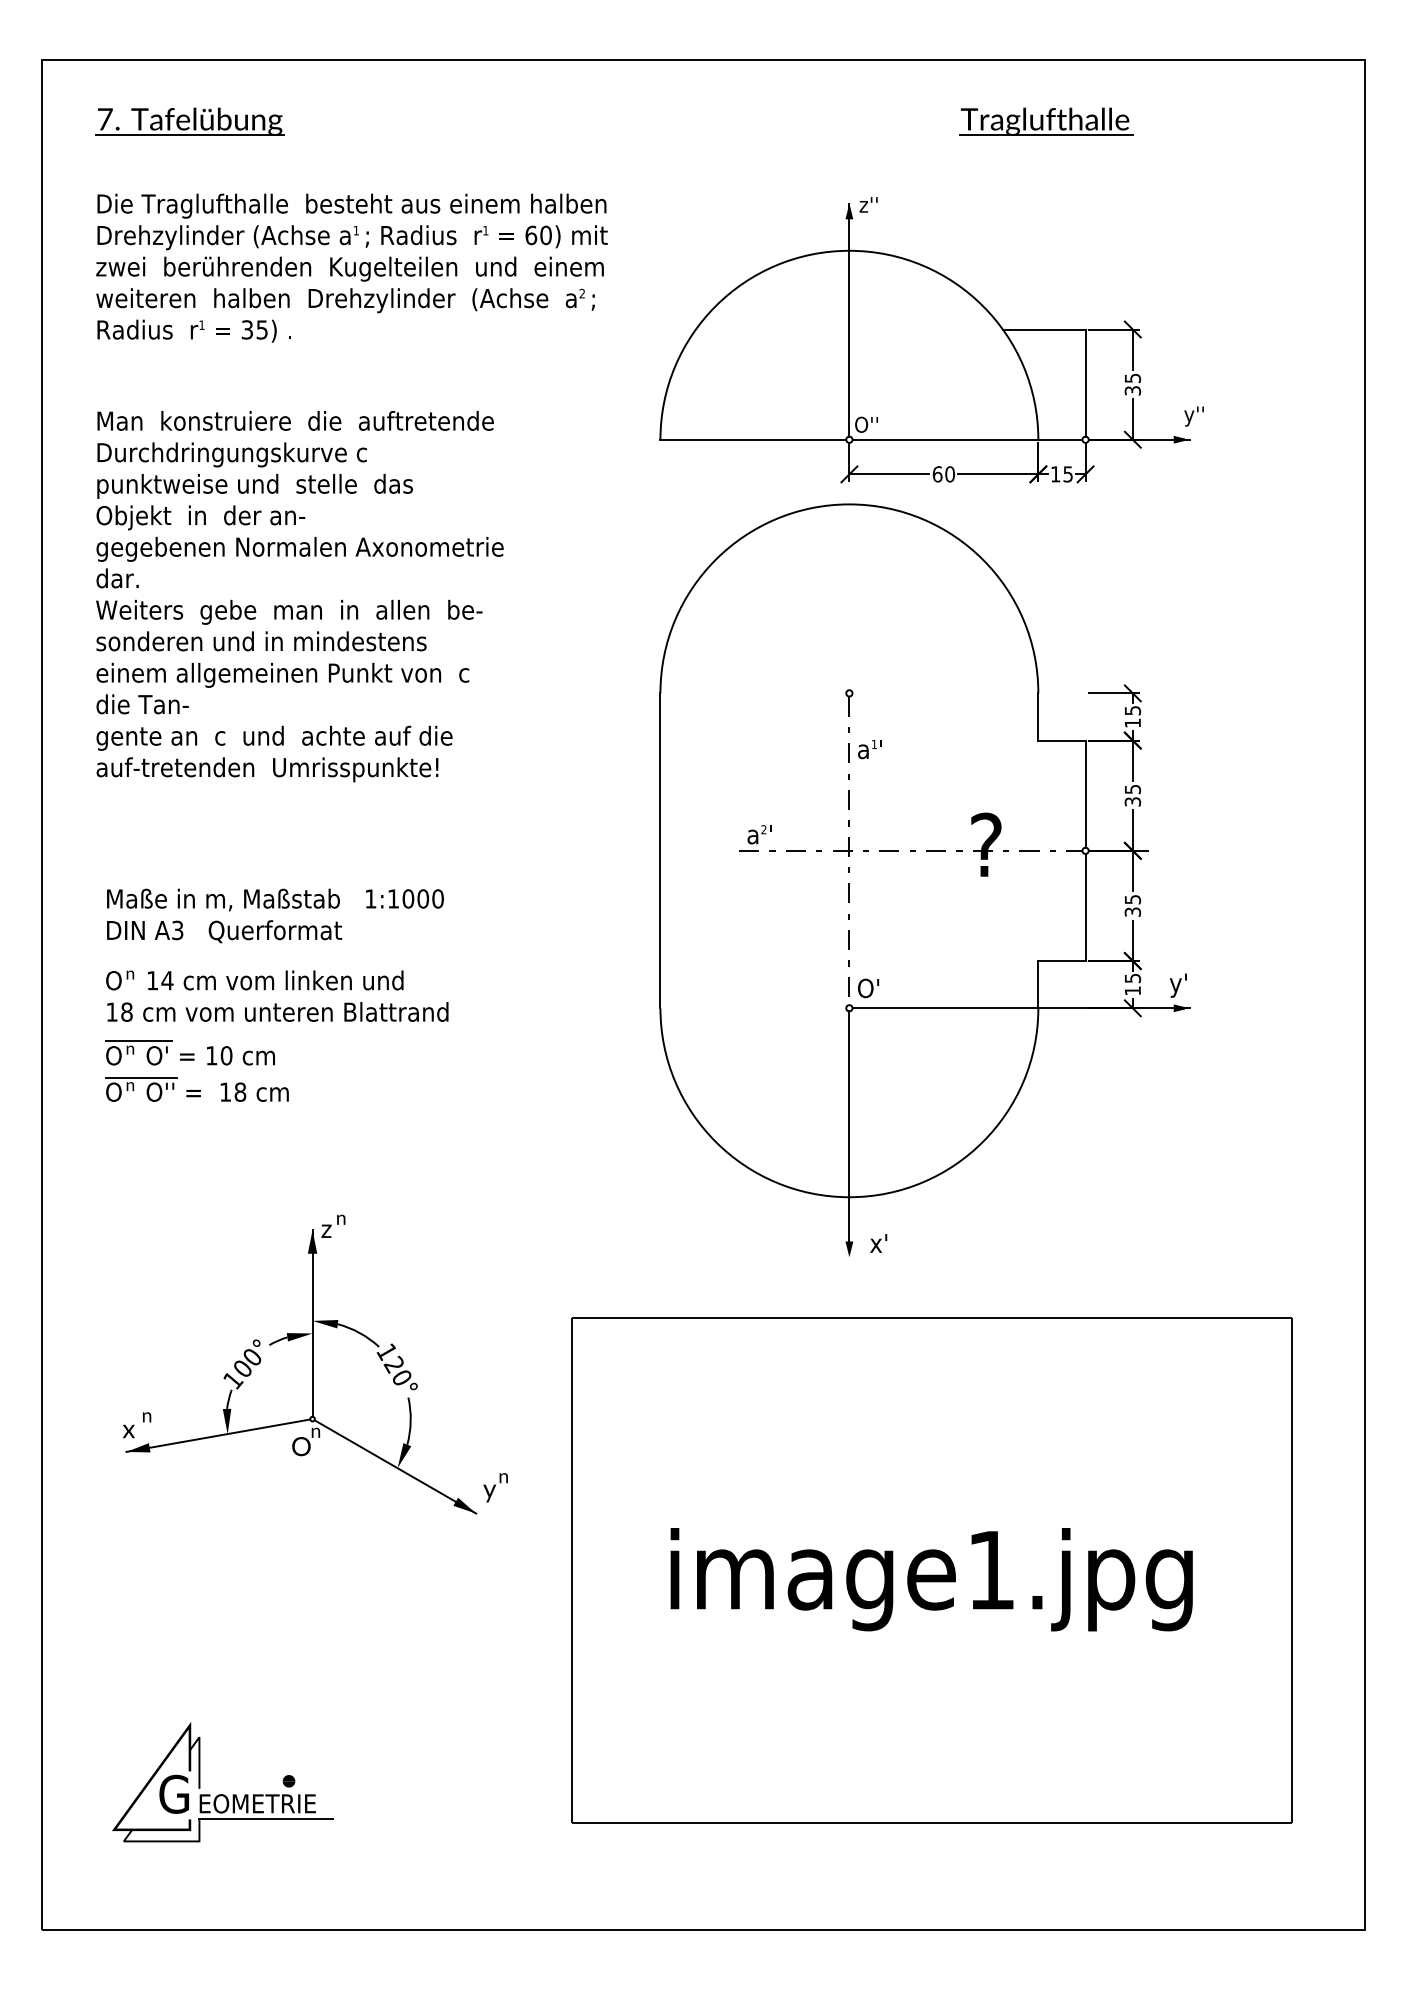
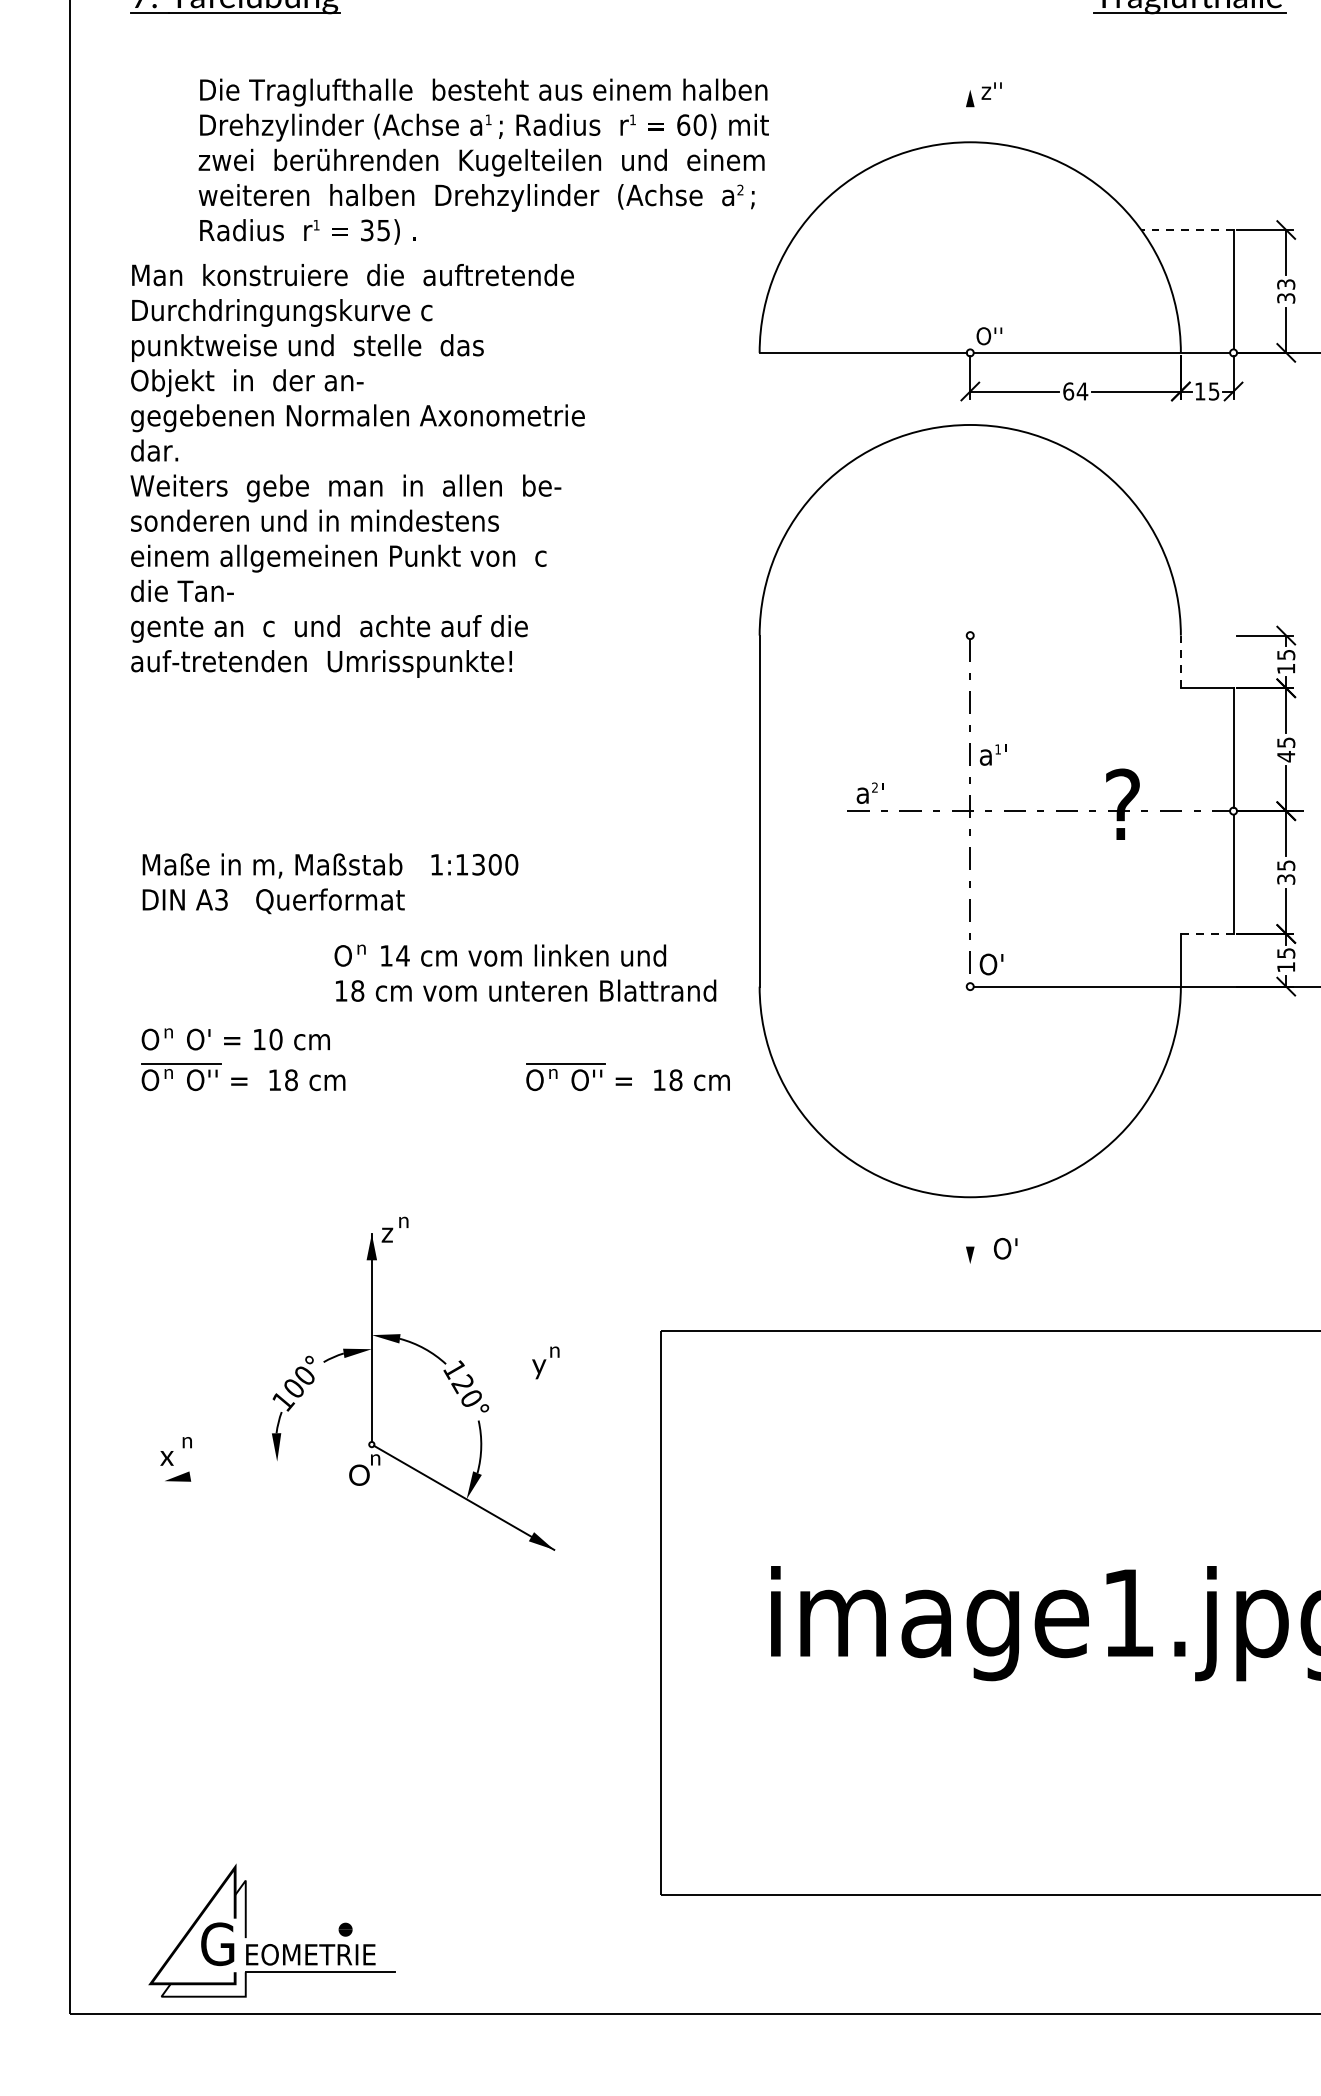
text: (351, 267) -> (483, 160), moved
line: (849, 319) -> (970, 218), removed
line: (1043, 329) -> (1186, 230), solid -> dashed
text: (1131, 377) -> (1284, 283), 35 -> 33
text: (949, 474) -> (1081, 391), 60 -> 64
text: (299, 596) -> (357, 470), moved
line: (1038, 716) -> (1181, 661), solid -> dashed
text: (869, 749) -> (992, 755), moved
text: (1132, 801) -> (1285, 756), 35 -> 45
text: (408, 898) -> (478, 864), 1:1000 -> 1:1300
line: (1061, 961) -> (1206, 934), solid -> dashed
text: (277, 995) -> (525, 972), moved
line: (139, 1041) -> (178, 1023), removed
part: (541, 1089) -> (627, 1077), added
line: (849, 1126) -> (970, 1118), removed
text: (880, 1243) -> (1004, 1248), x' -> O'
line: (218, 1435) -> (266, 1462), removed
text: (495, 1487) -> (545, 1362), moved
part: (222, 1794) -> (271, 1944), moved

